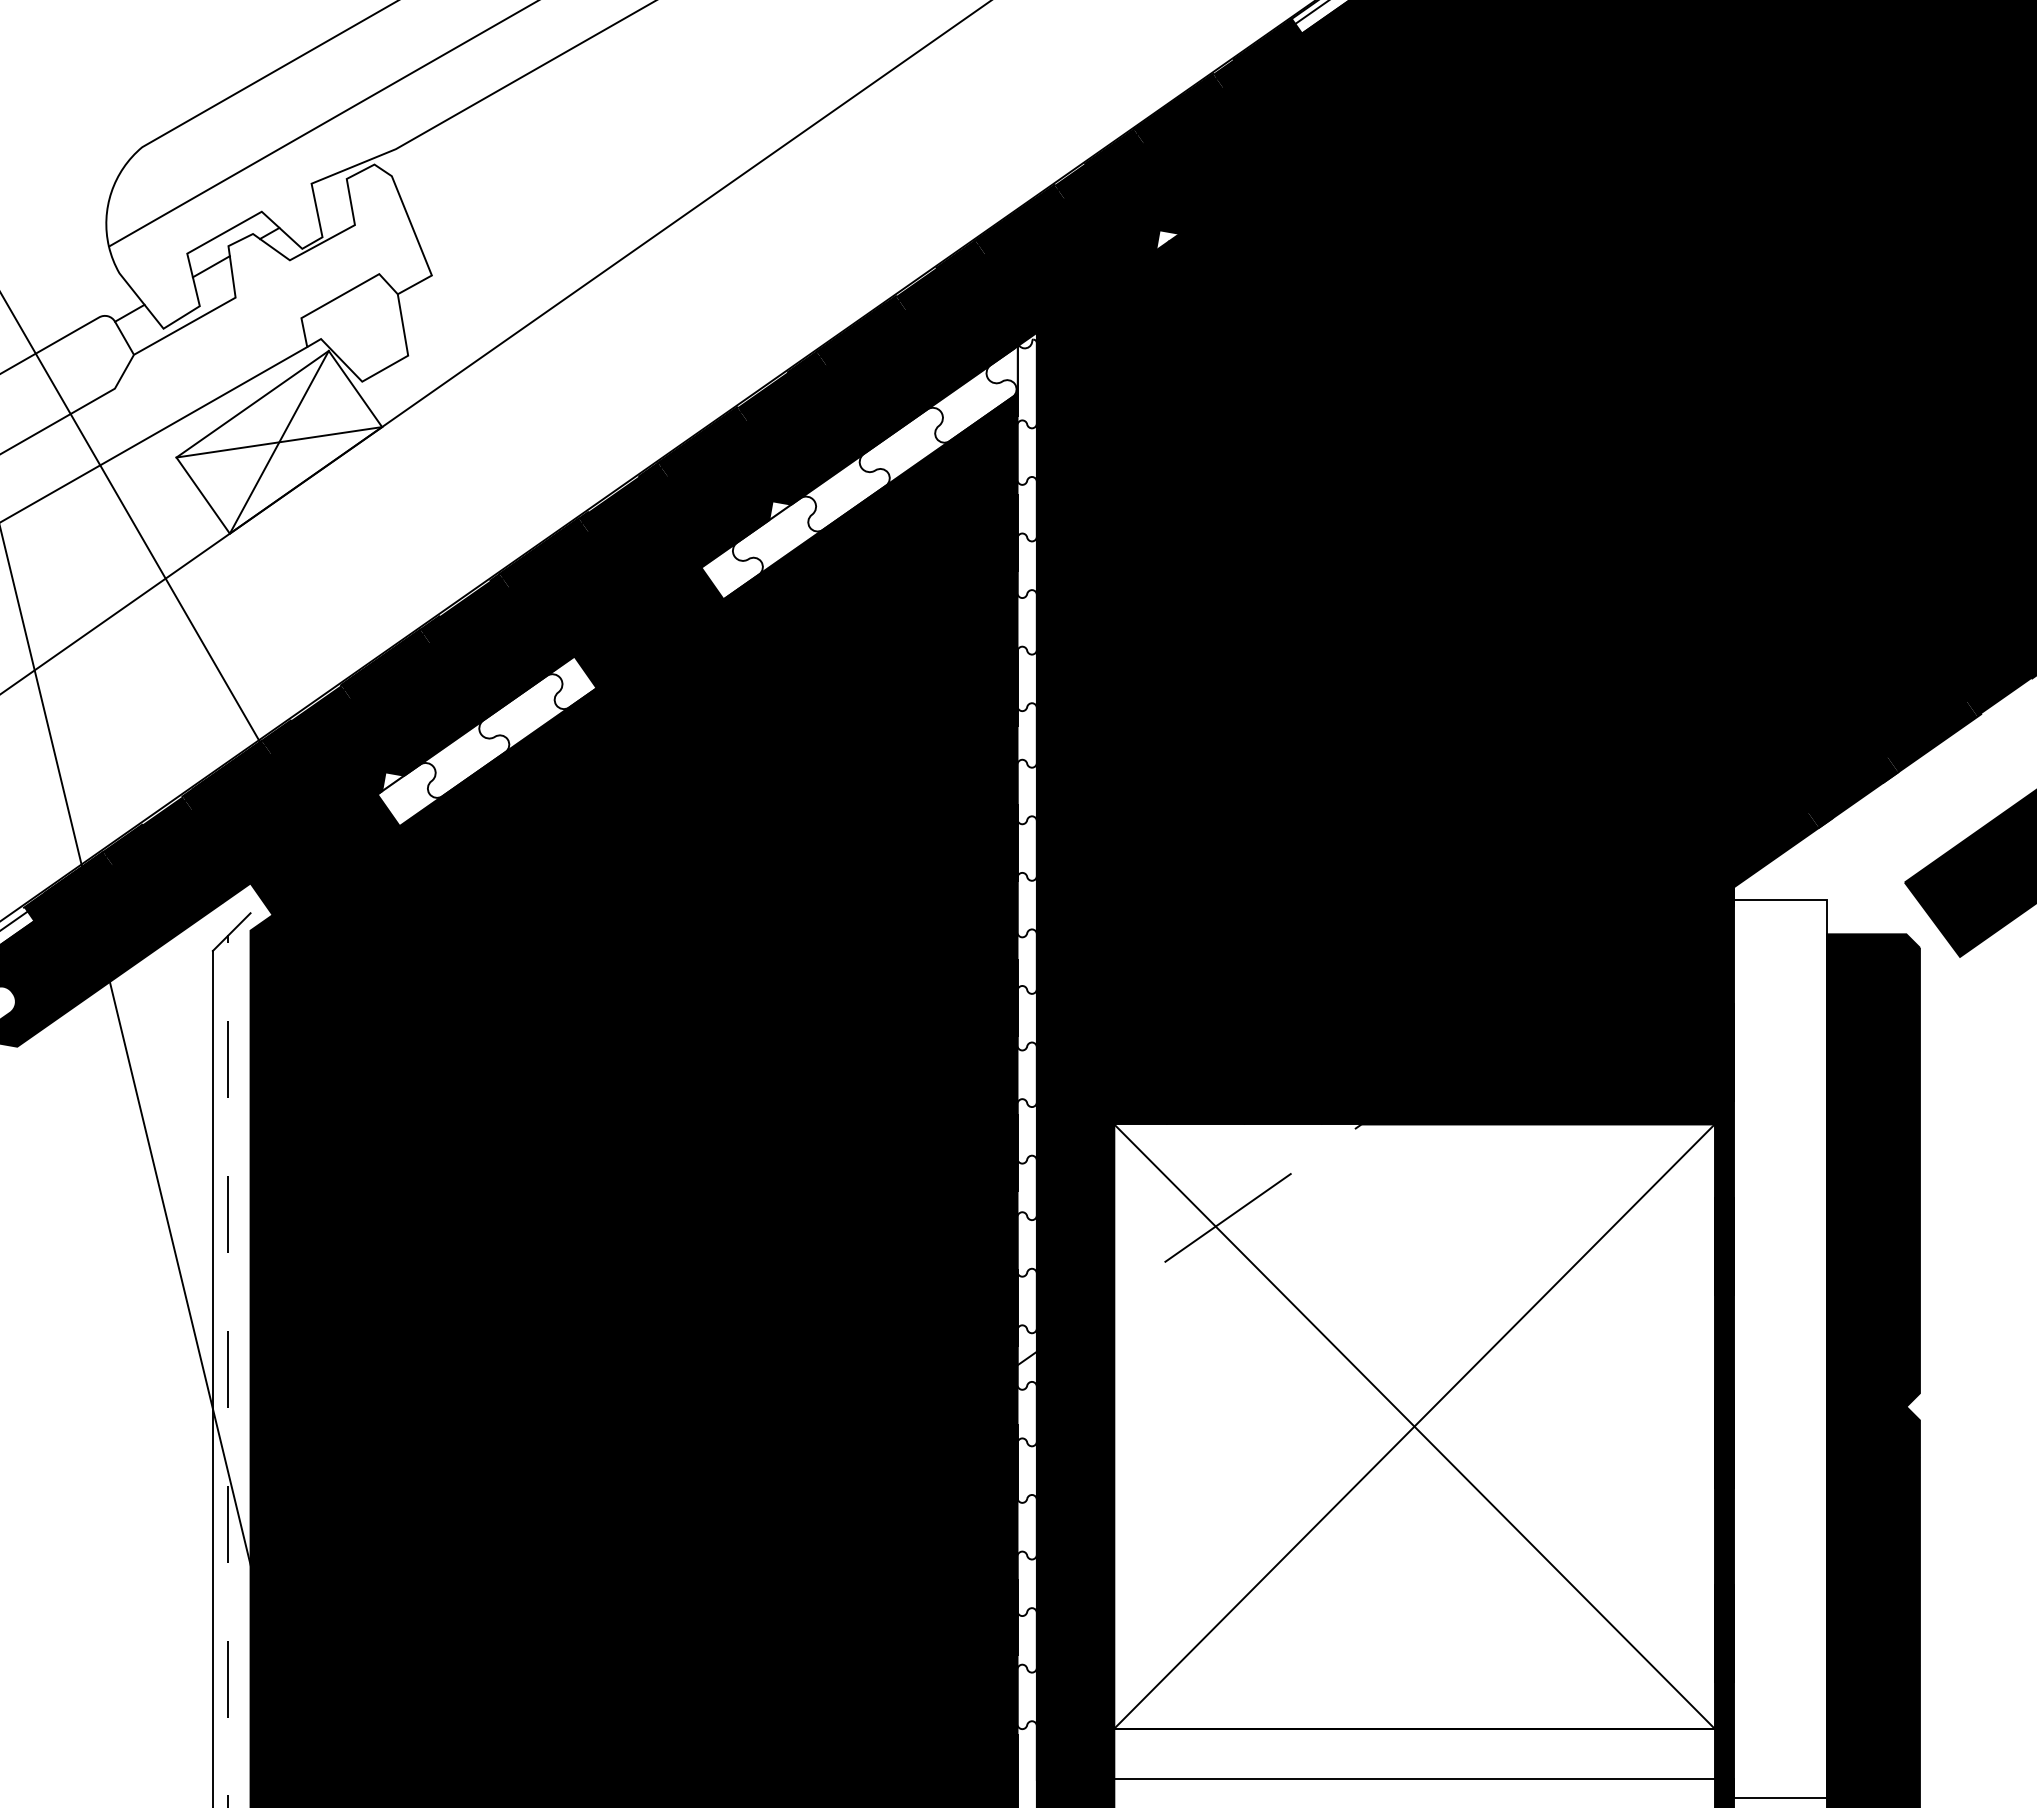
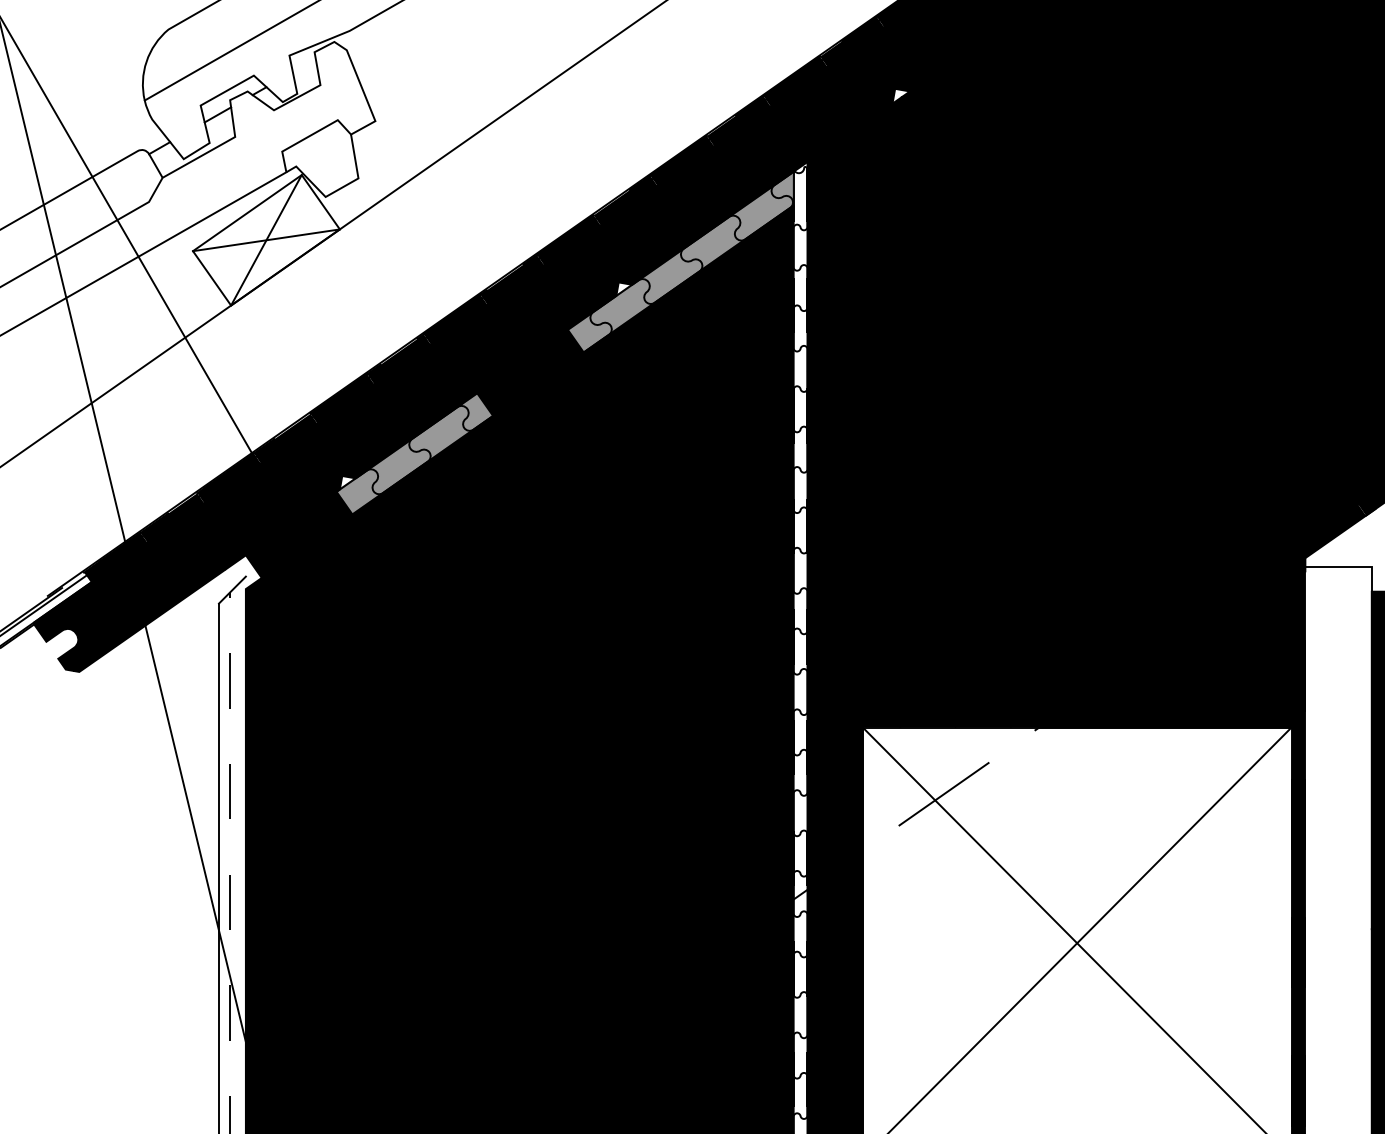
fill: (697, 586) -> (565, 343), added

